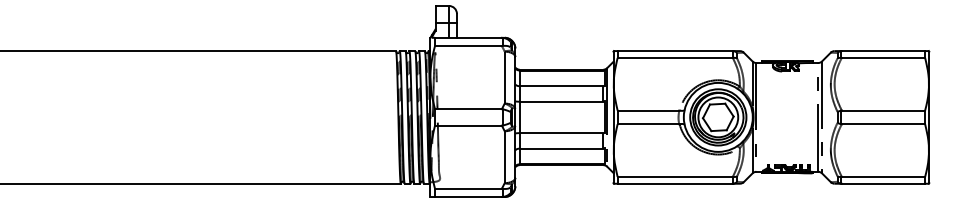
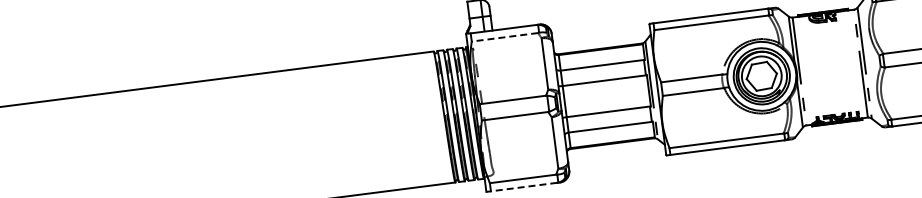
line: (467, 46) -> (504, 37), solid -> dashed
line: (467, 197) -> (523, 187), solid -> dashed

